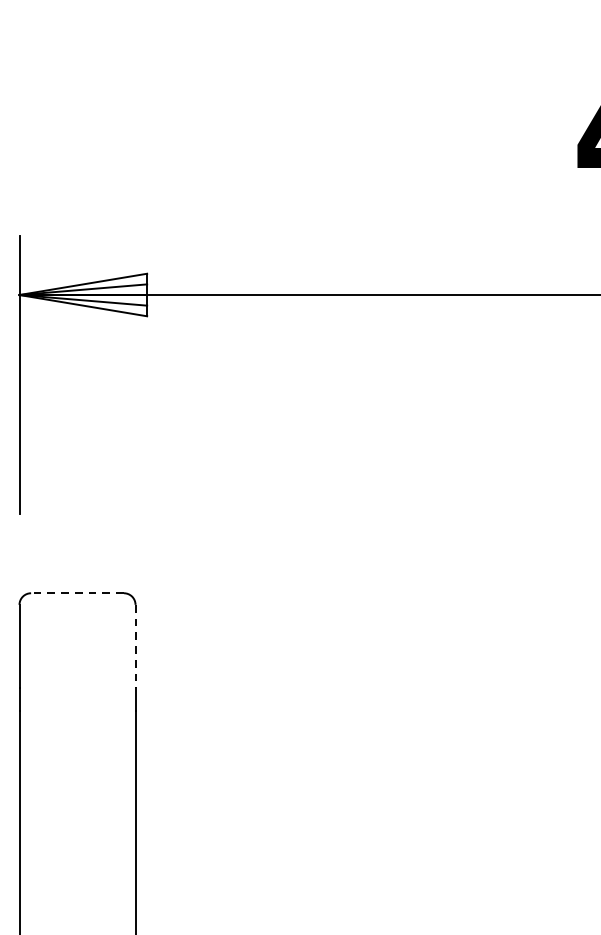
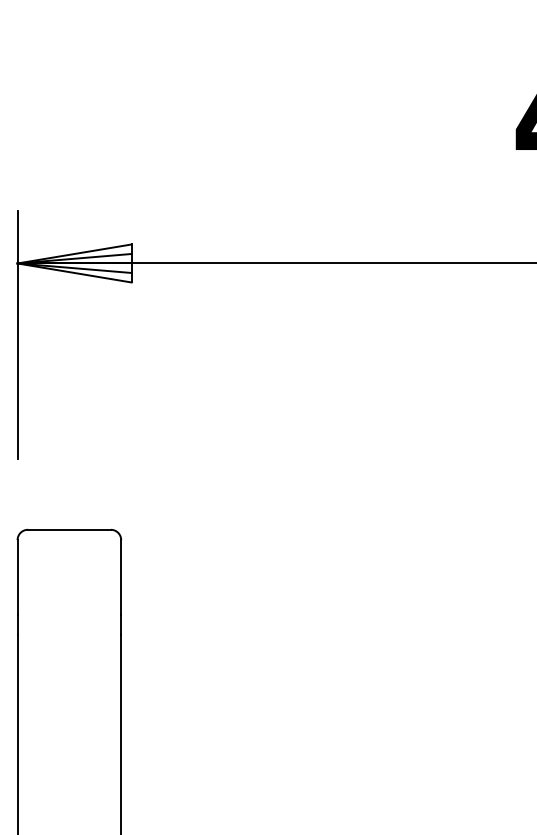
line: (76, 592) -> (68, 529), dashed -> solid
line: (135, 646) -> (121, 577), dashed -> solid

